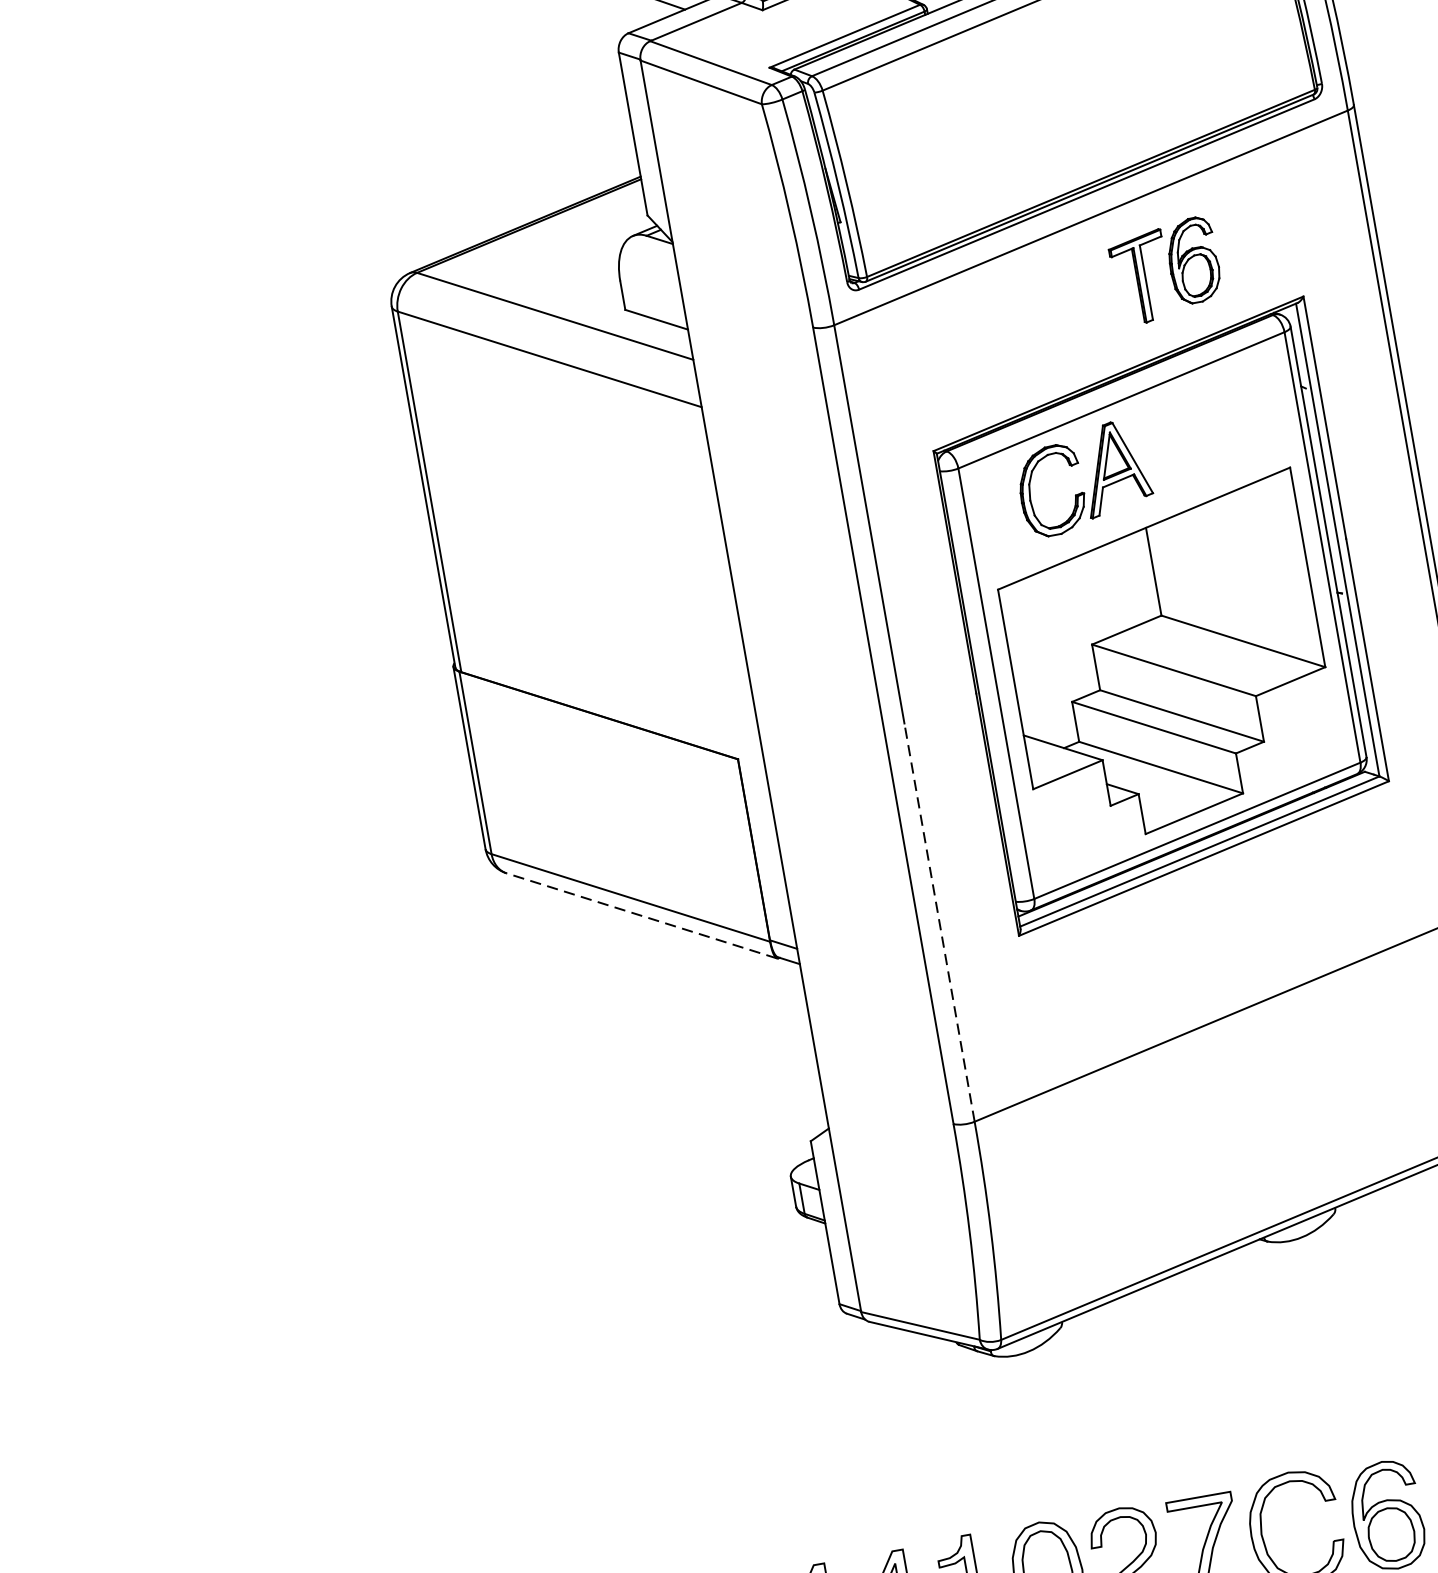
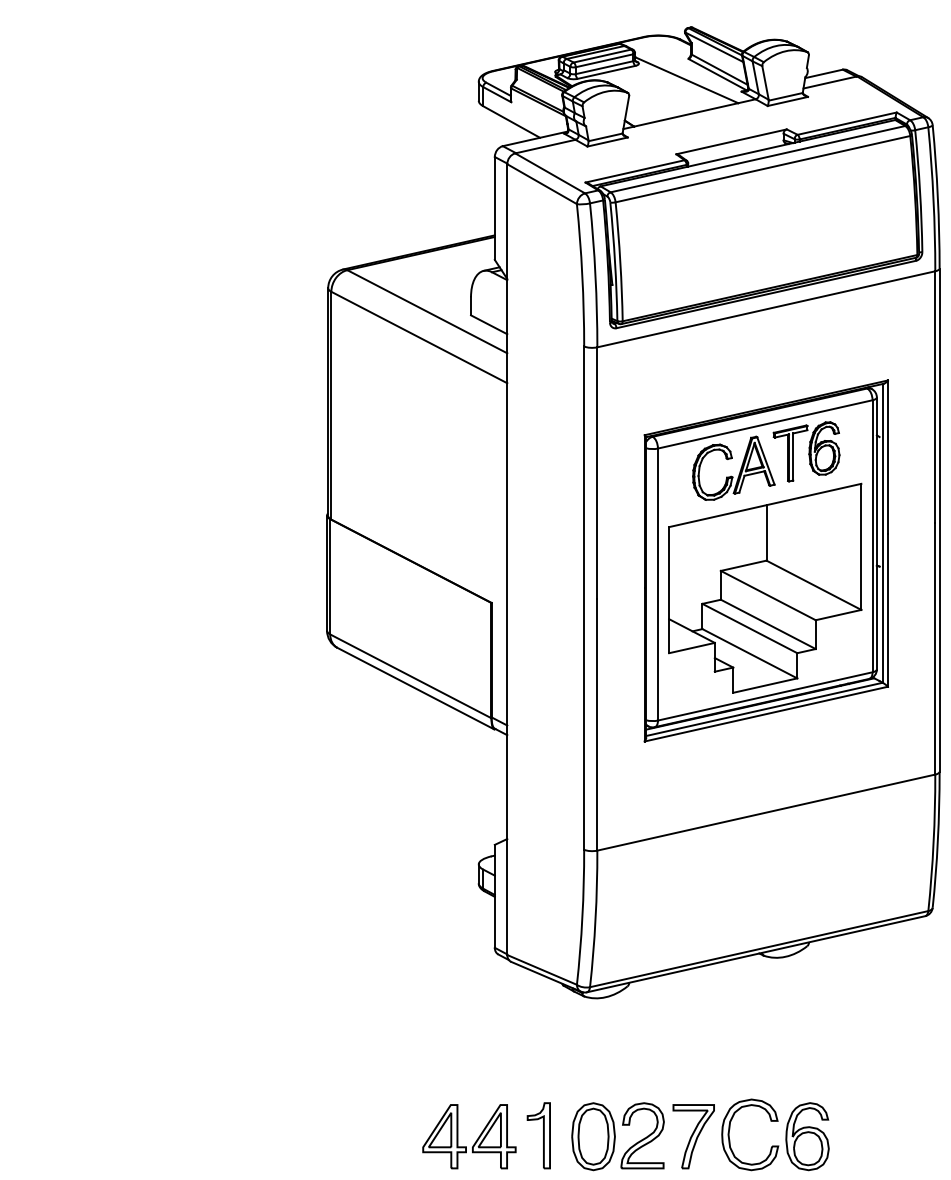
part: (1165, 270) -> (806, 451), moved
line: (641, 915) -> (415, 688), dashed -> solid
line: (939, 922) -> (597, 724), dashed -> solid

